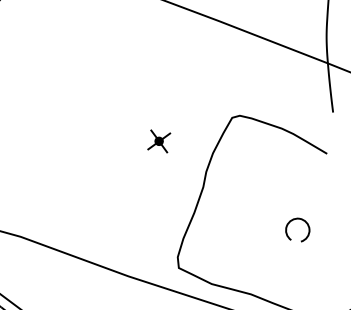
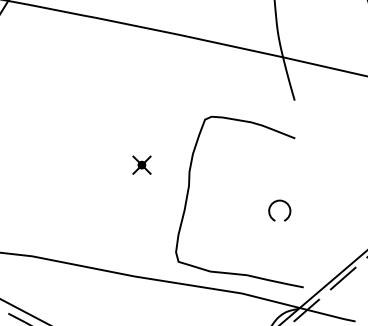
part: (158, 140) -> (141, 164), moved

